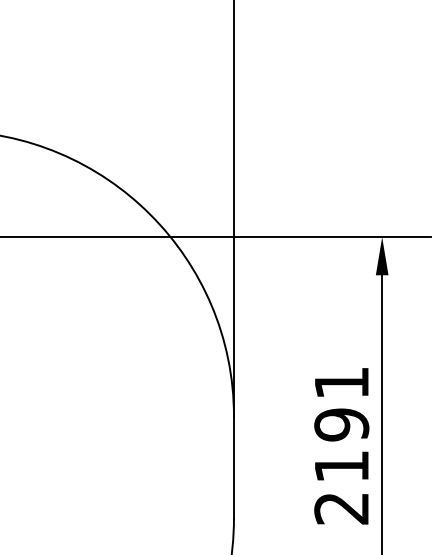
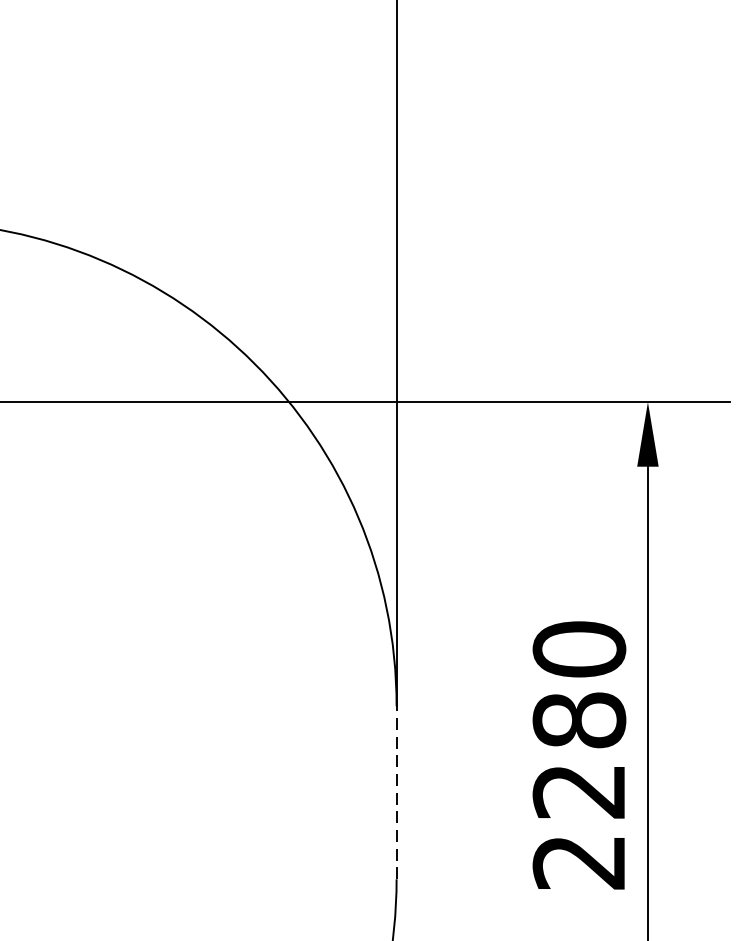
text: (341, 424) -> (578, 719), 2191 -> 2280
line: (233, 467) -> (395, 792), solid -> dashed

